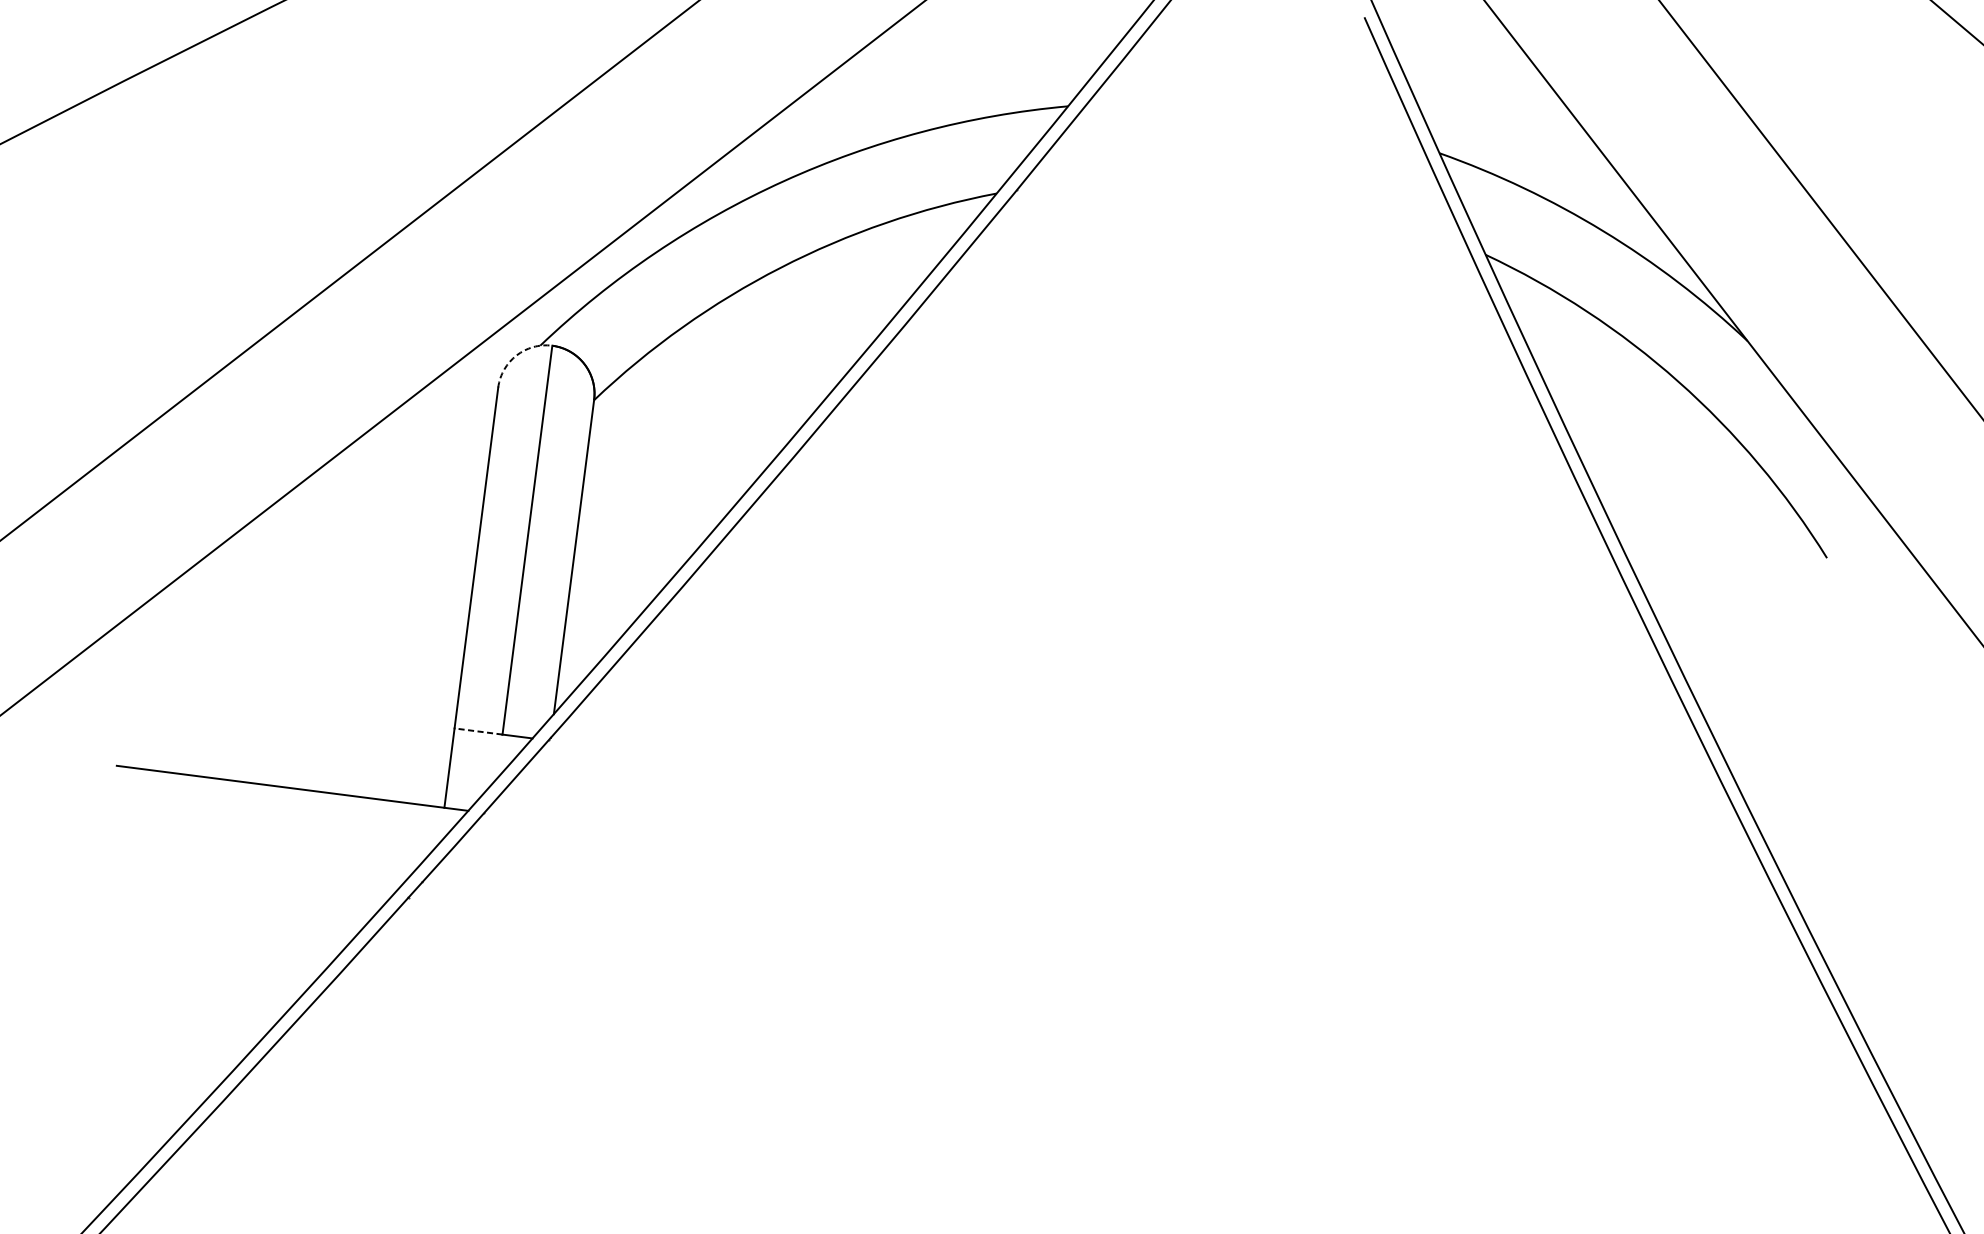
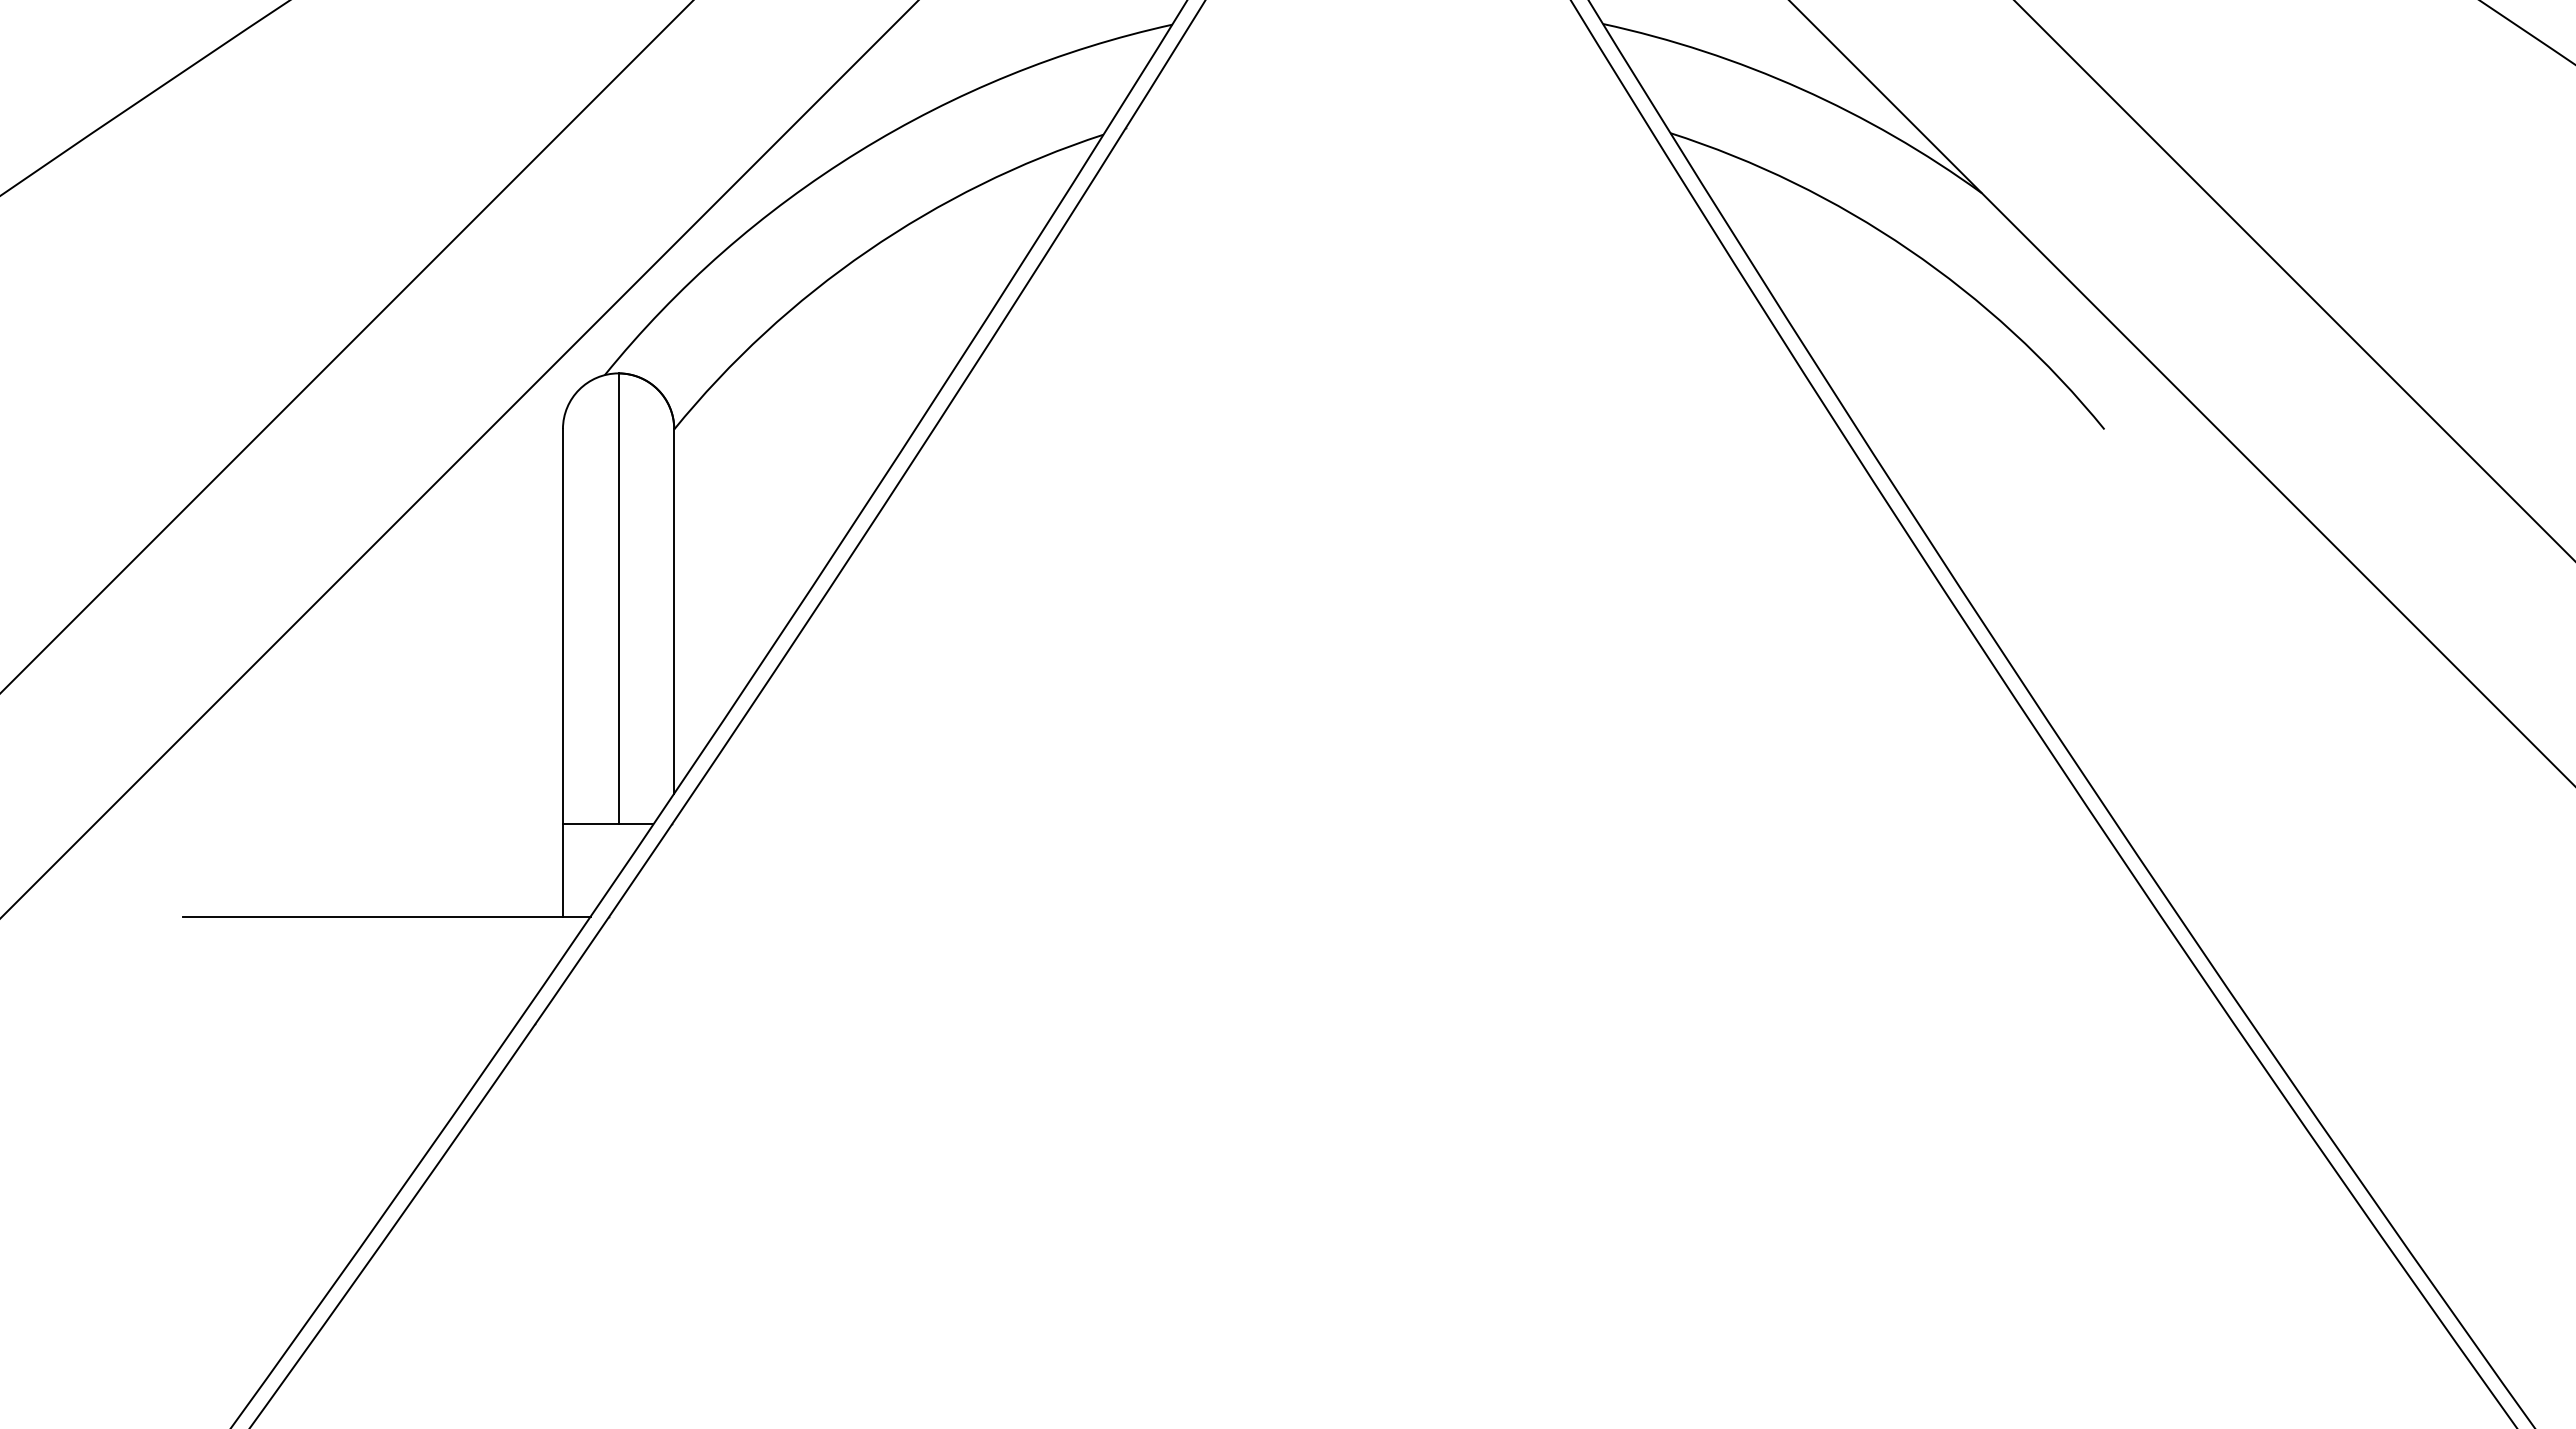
arc: (516, 355) -> (579, 389), dashed -> solid
line: (478, 731) -> (590, 824), dashed -> solid

